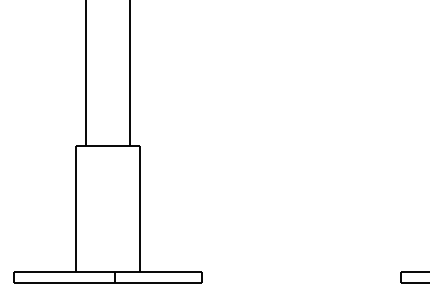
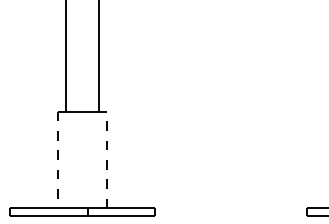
line: (140, 208) -> (107, 159), solid -> dashed
line: (75, 209) -> (57, 160), solid -> dashed

